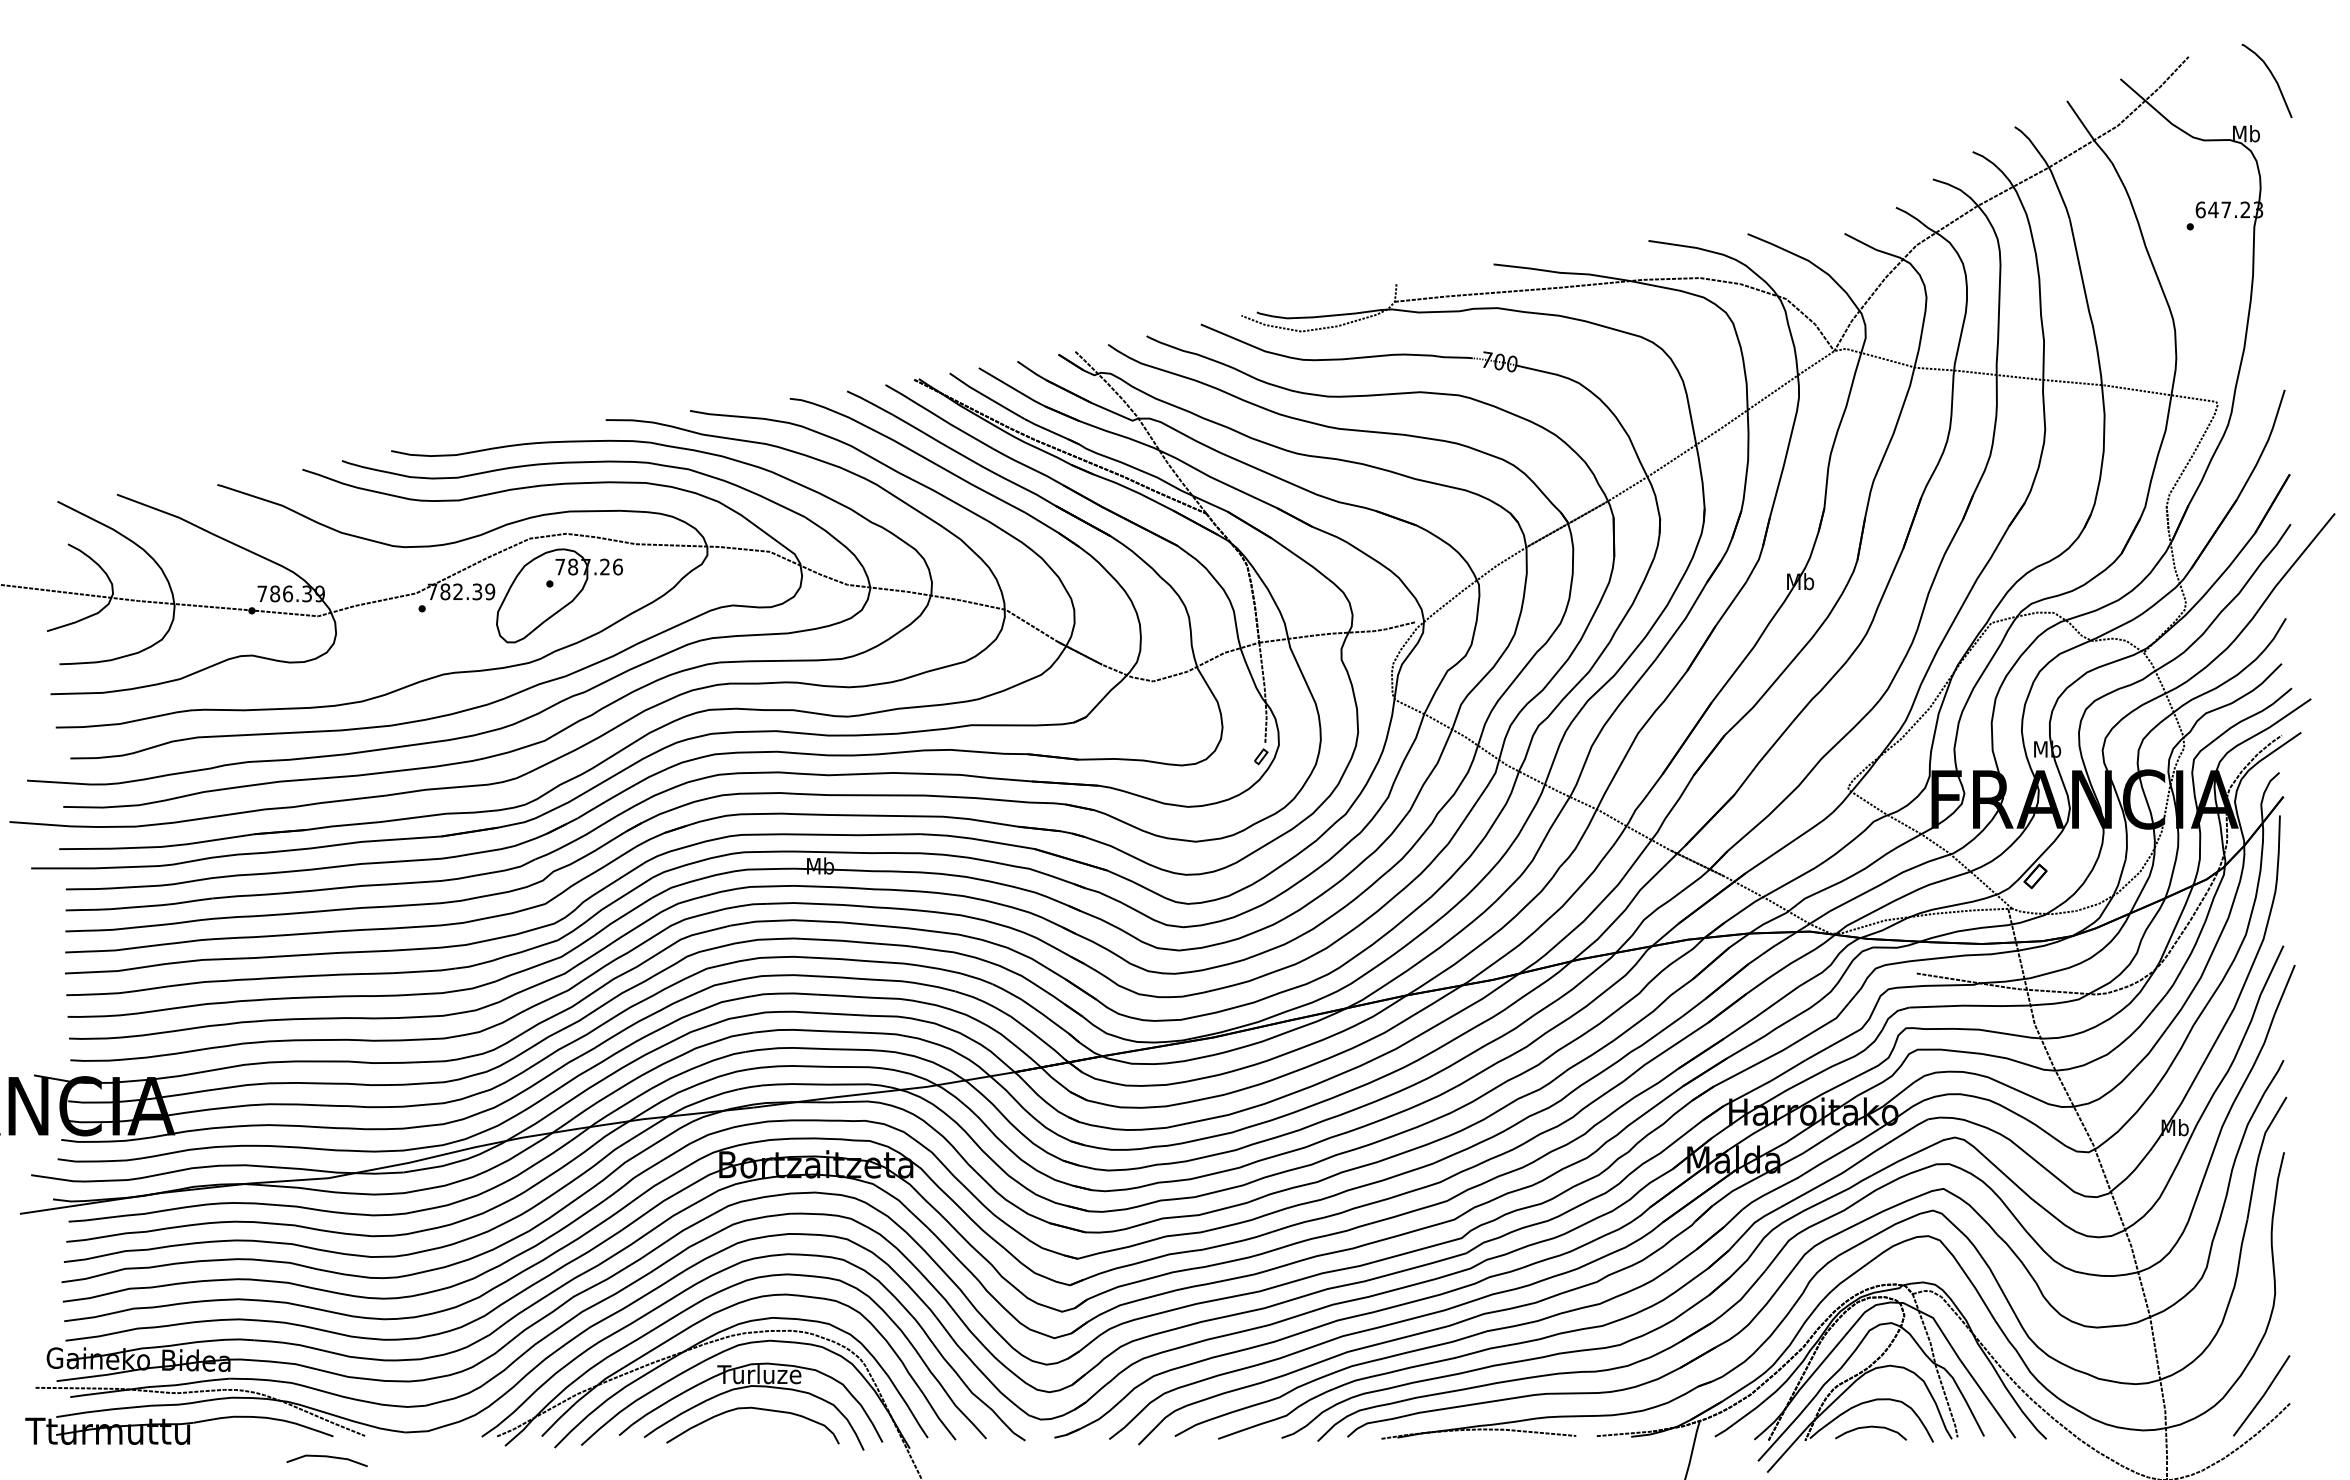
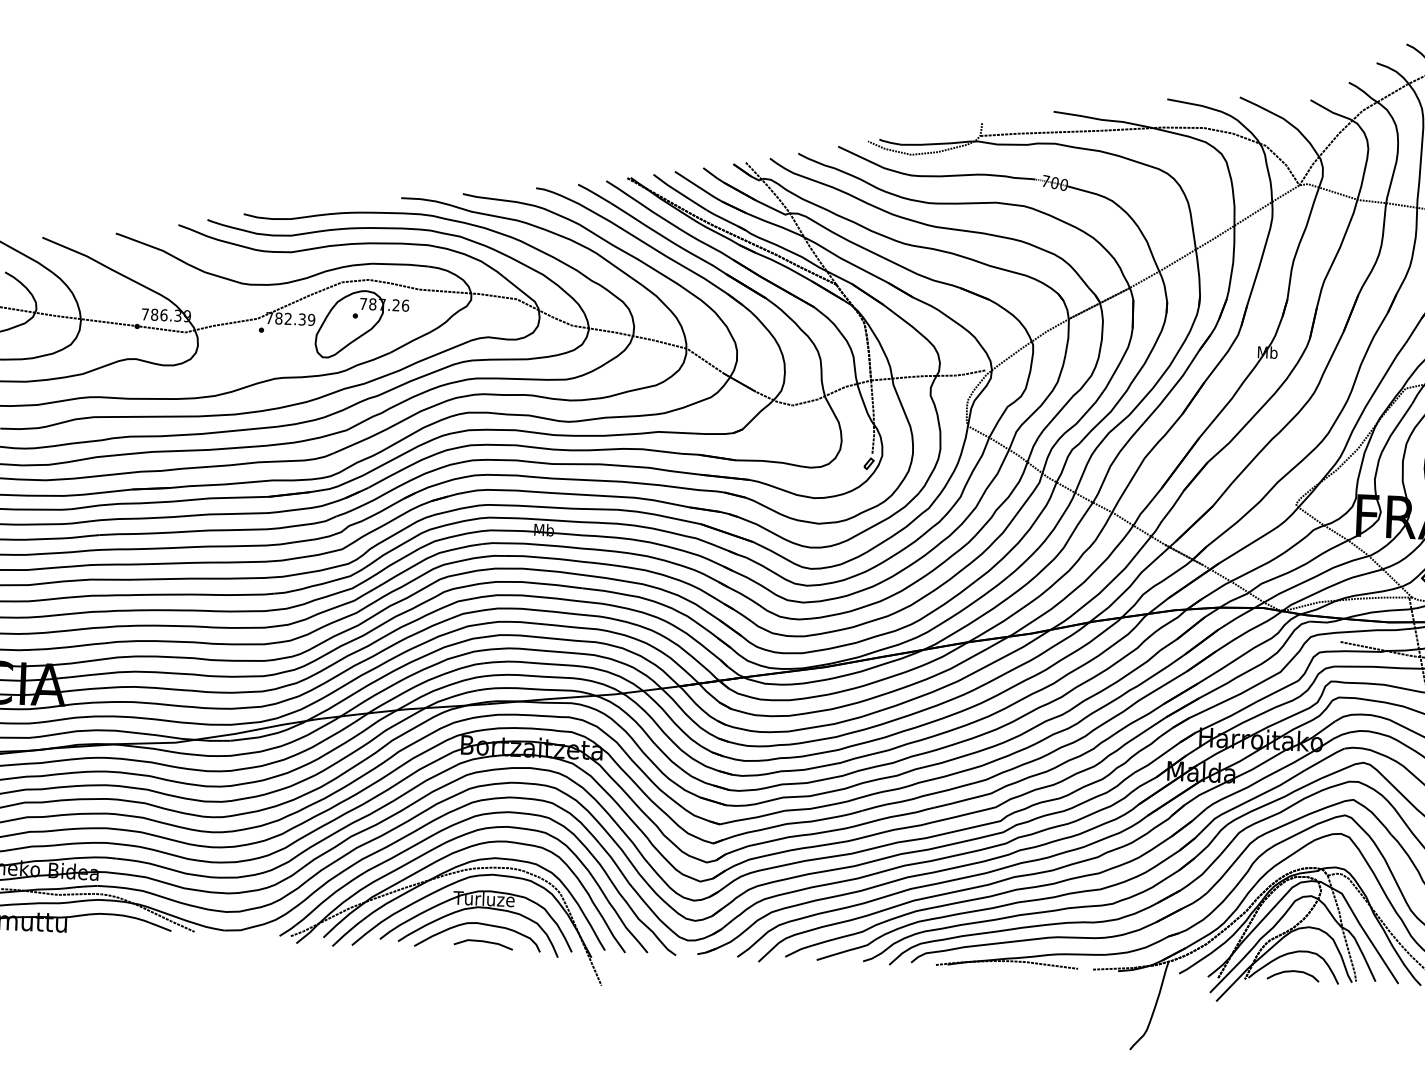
line: (326, 1457) -> (483, 942), moved

